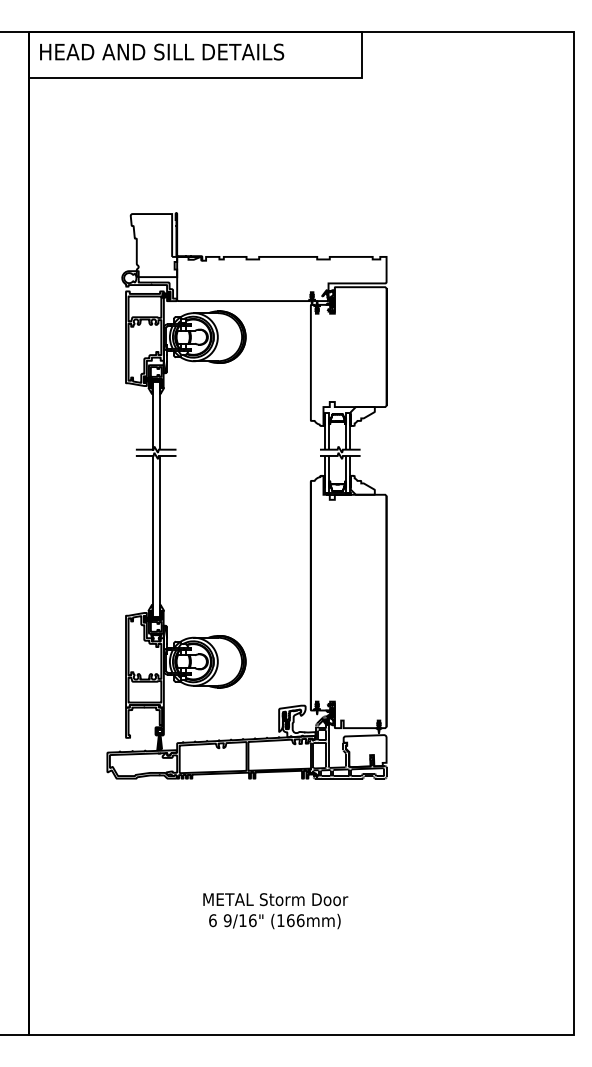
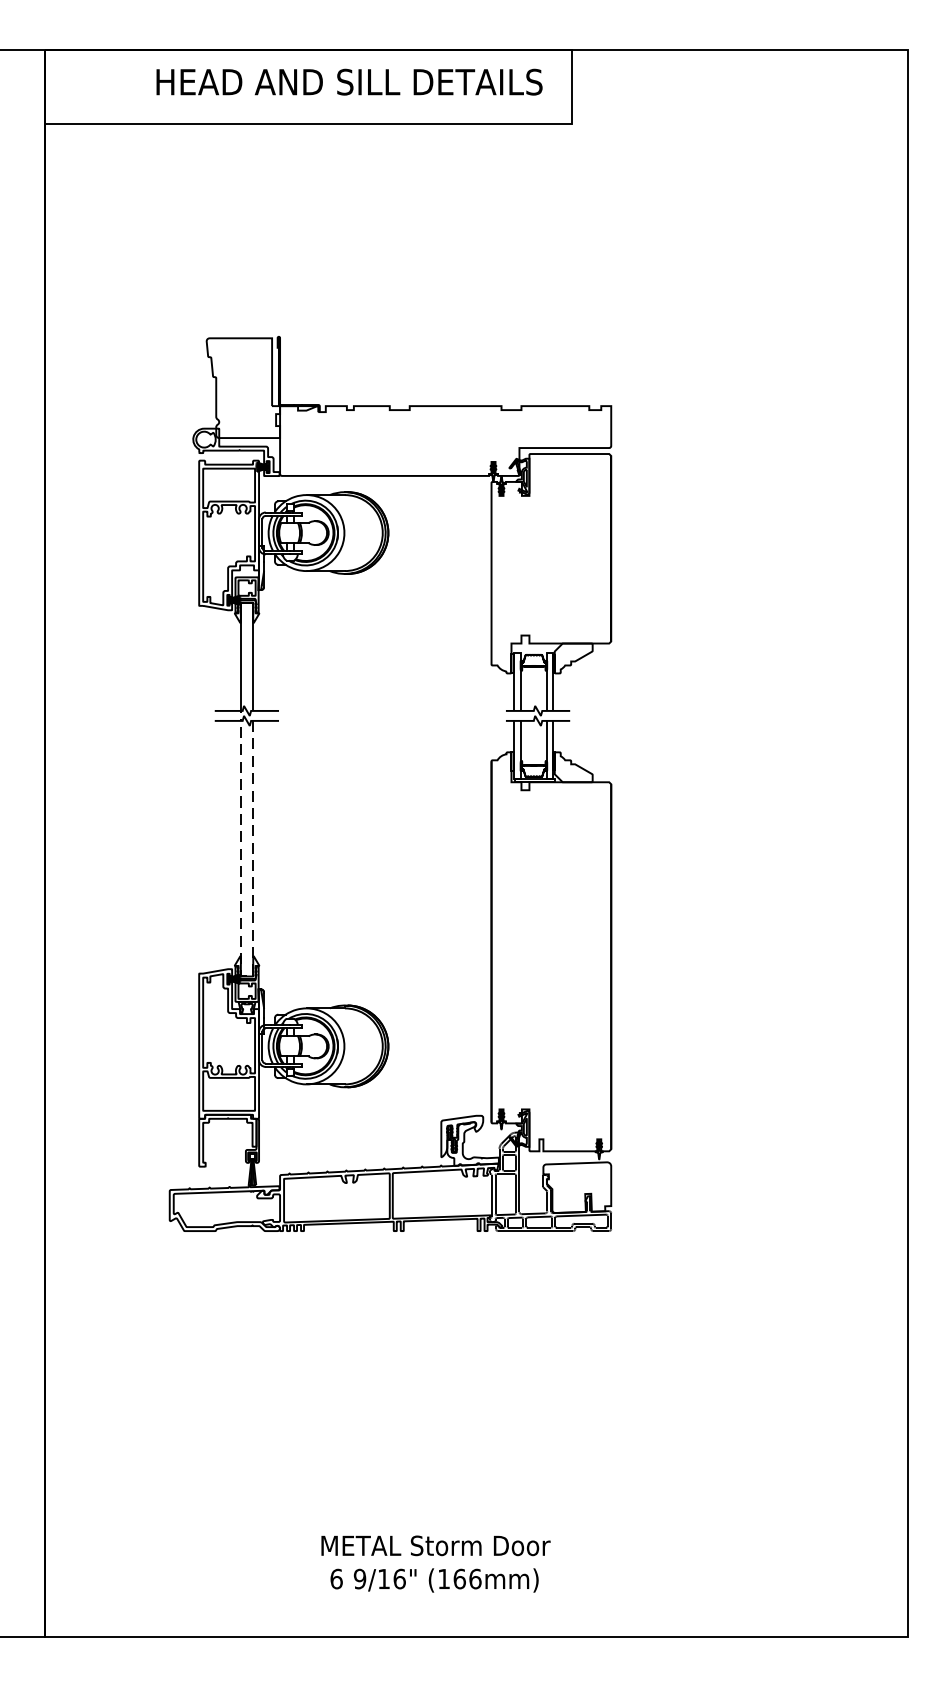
text: (162, 51) -> (350, 81), moved
line: (155, 617) -> (245, 976), solid -> dashed
text: (275, 911) -> (435, 1564), moved

